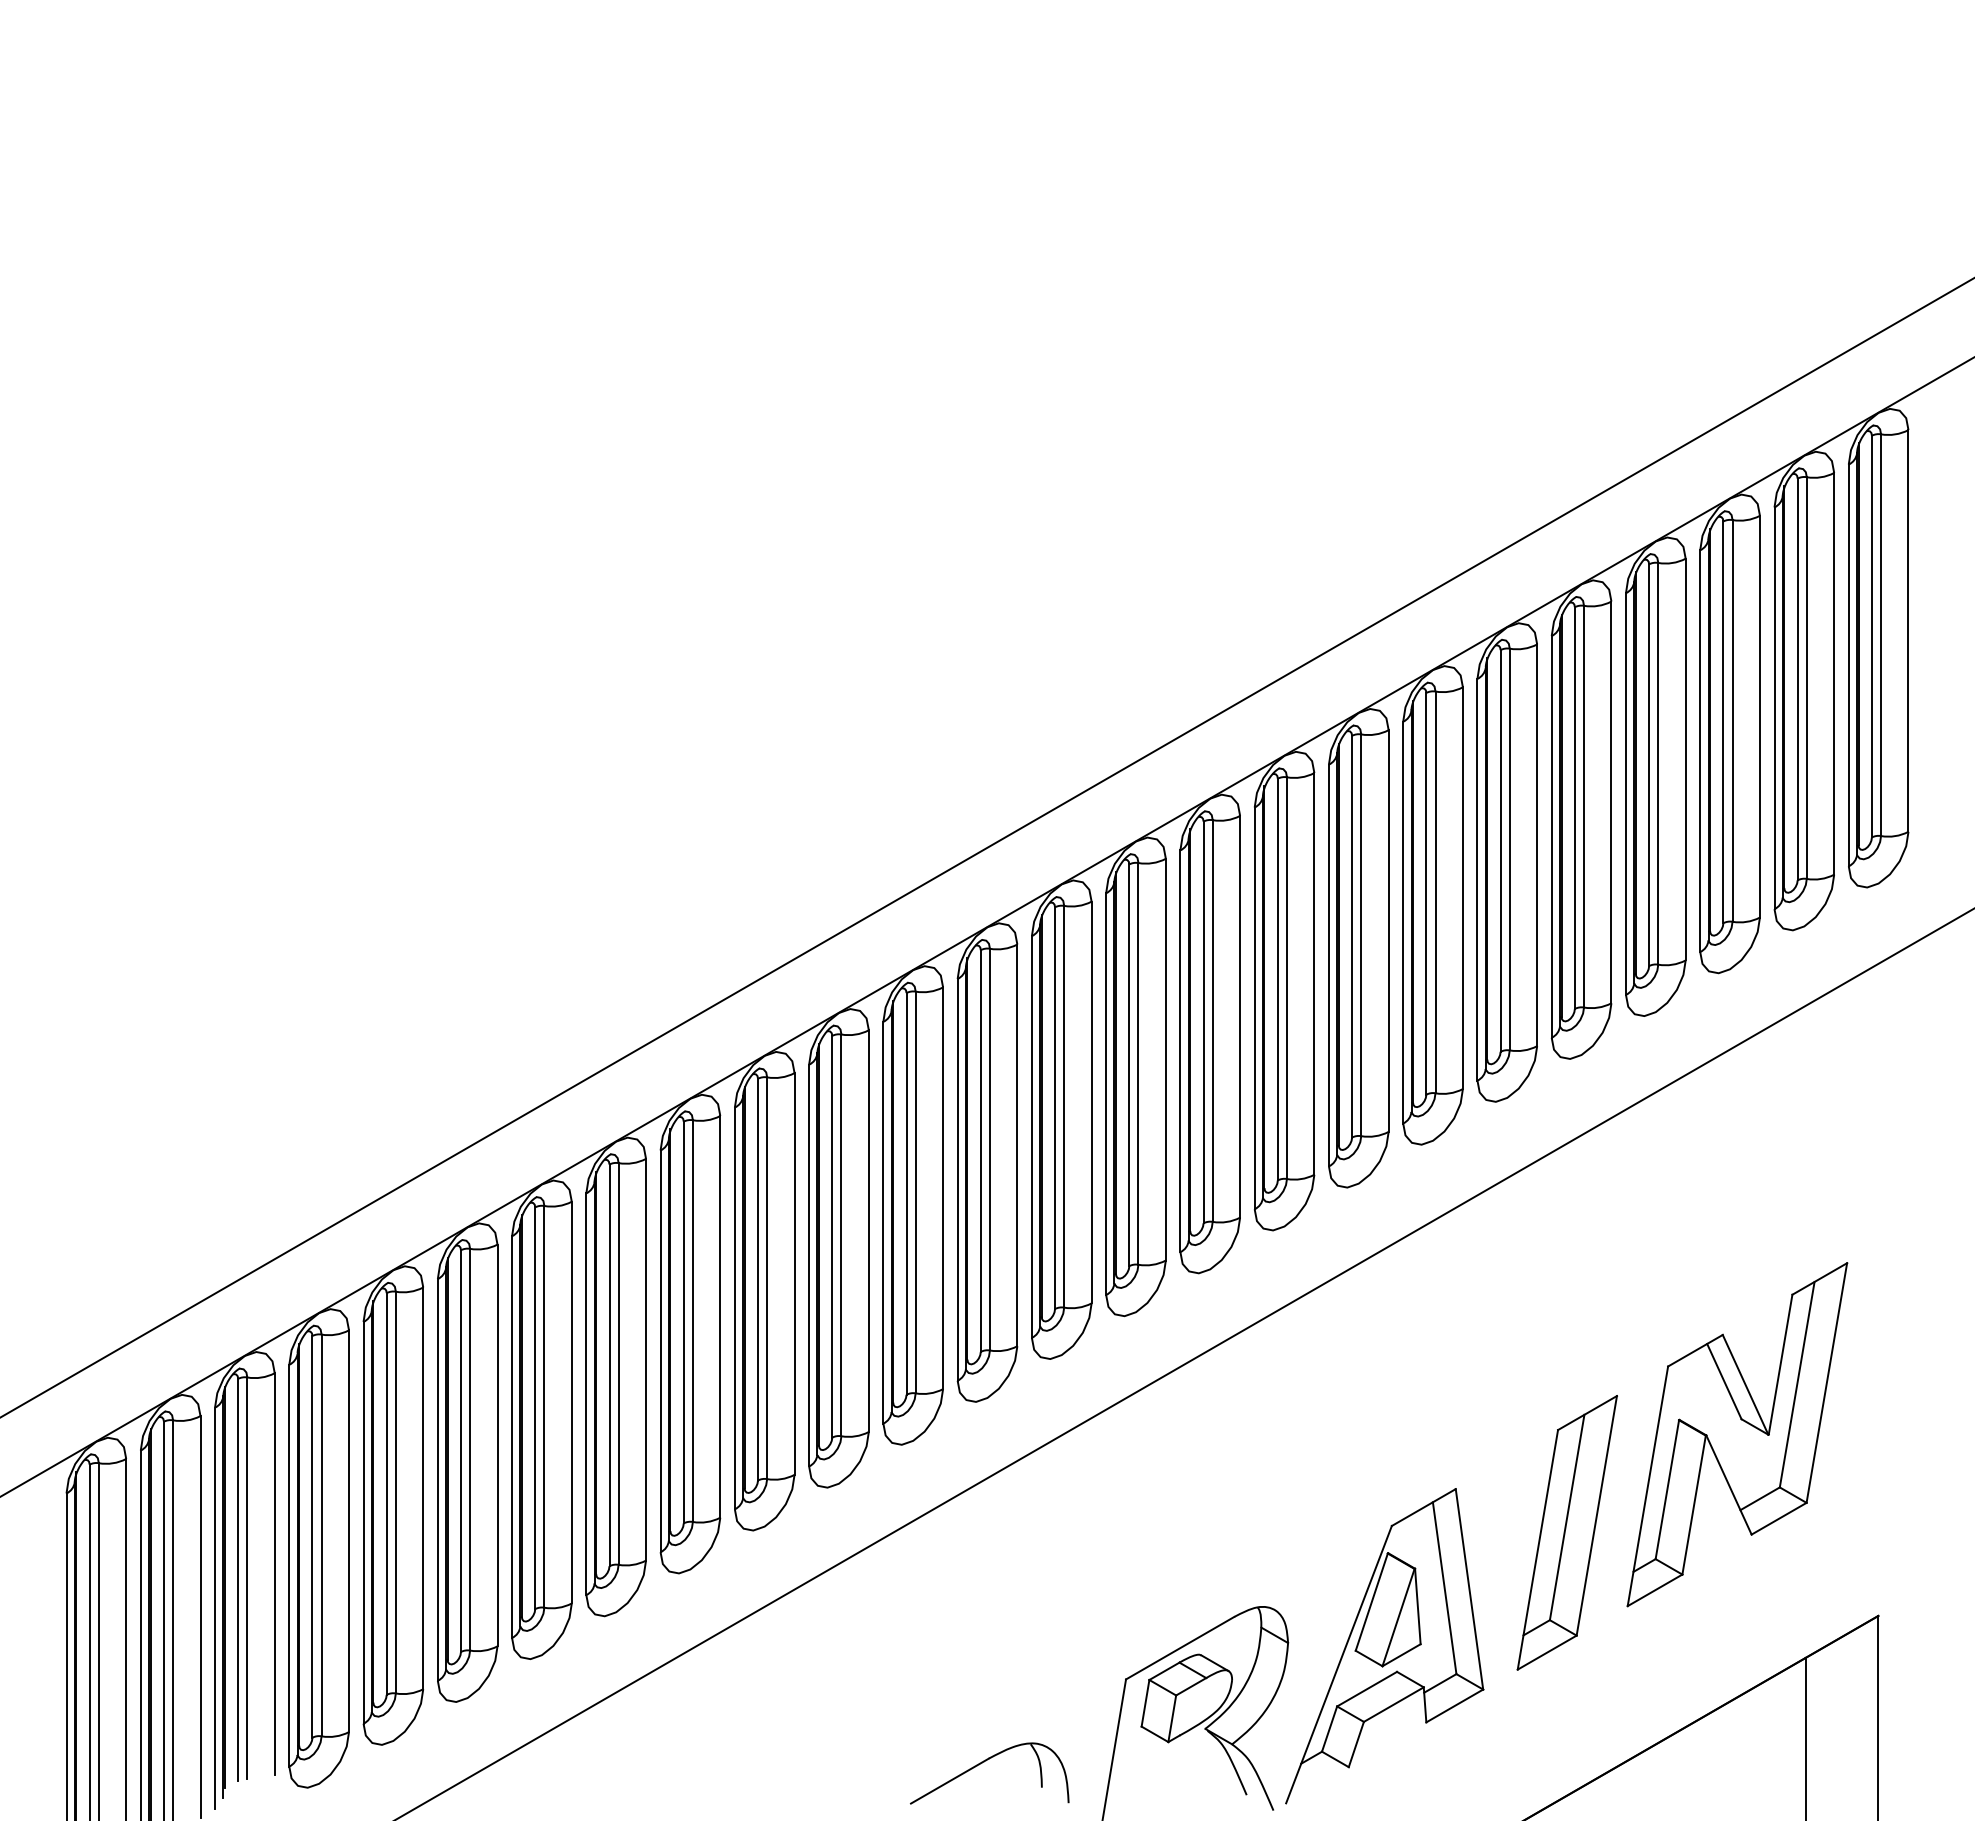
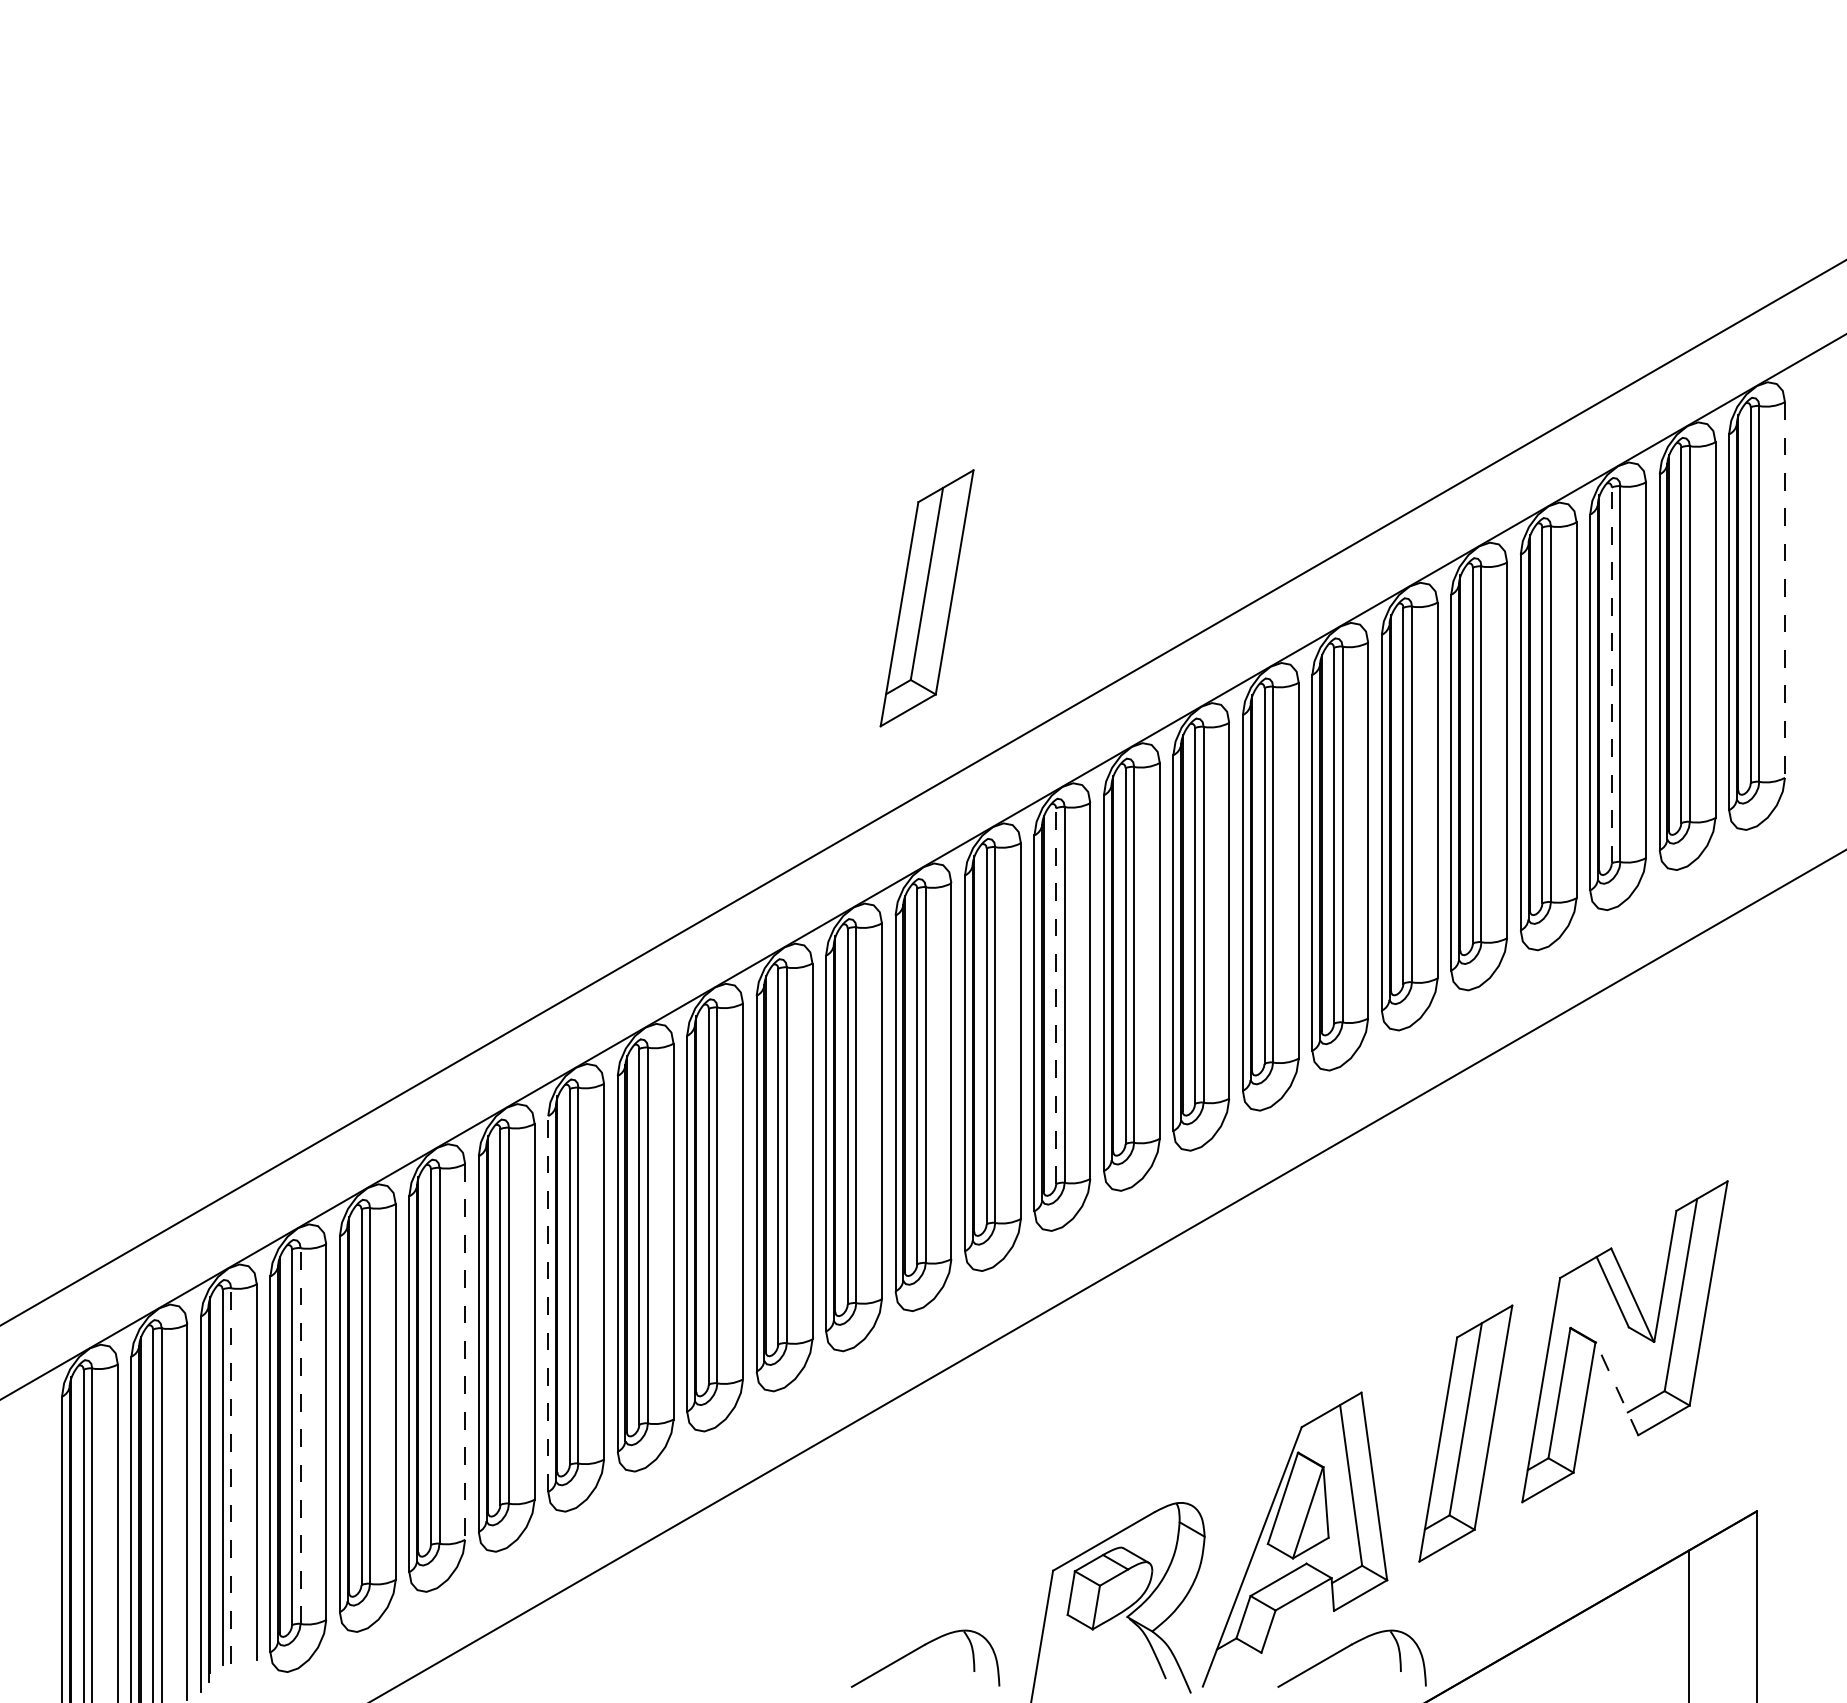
line: (1908, 630) -> (1785, 589), solid -> dashed
part: (990, 639) -> (926, 598), added
line: (1723, 722) -> (1611, 675), solid -> dashed
line: (1129, 1065) -> (1056, 996), solid -> dashed
line: (586, 1394) -> (548, 1304), solid -> dashed
line: (497, 1445) -> (465, 1351), solid -> dashed
line: (1728, 1485) -> (1616, 1389), solid -> dashed
line: (321, 1535) -> (300, 1436), solid -> dashed
line: (247, 1578) -> (231, 1476), solid -> dashed
part: (1440, 1762) -> (1347, 1648), added

